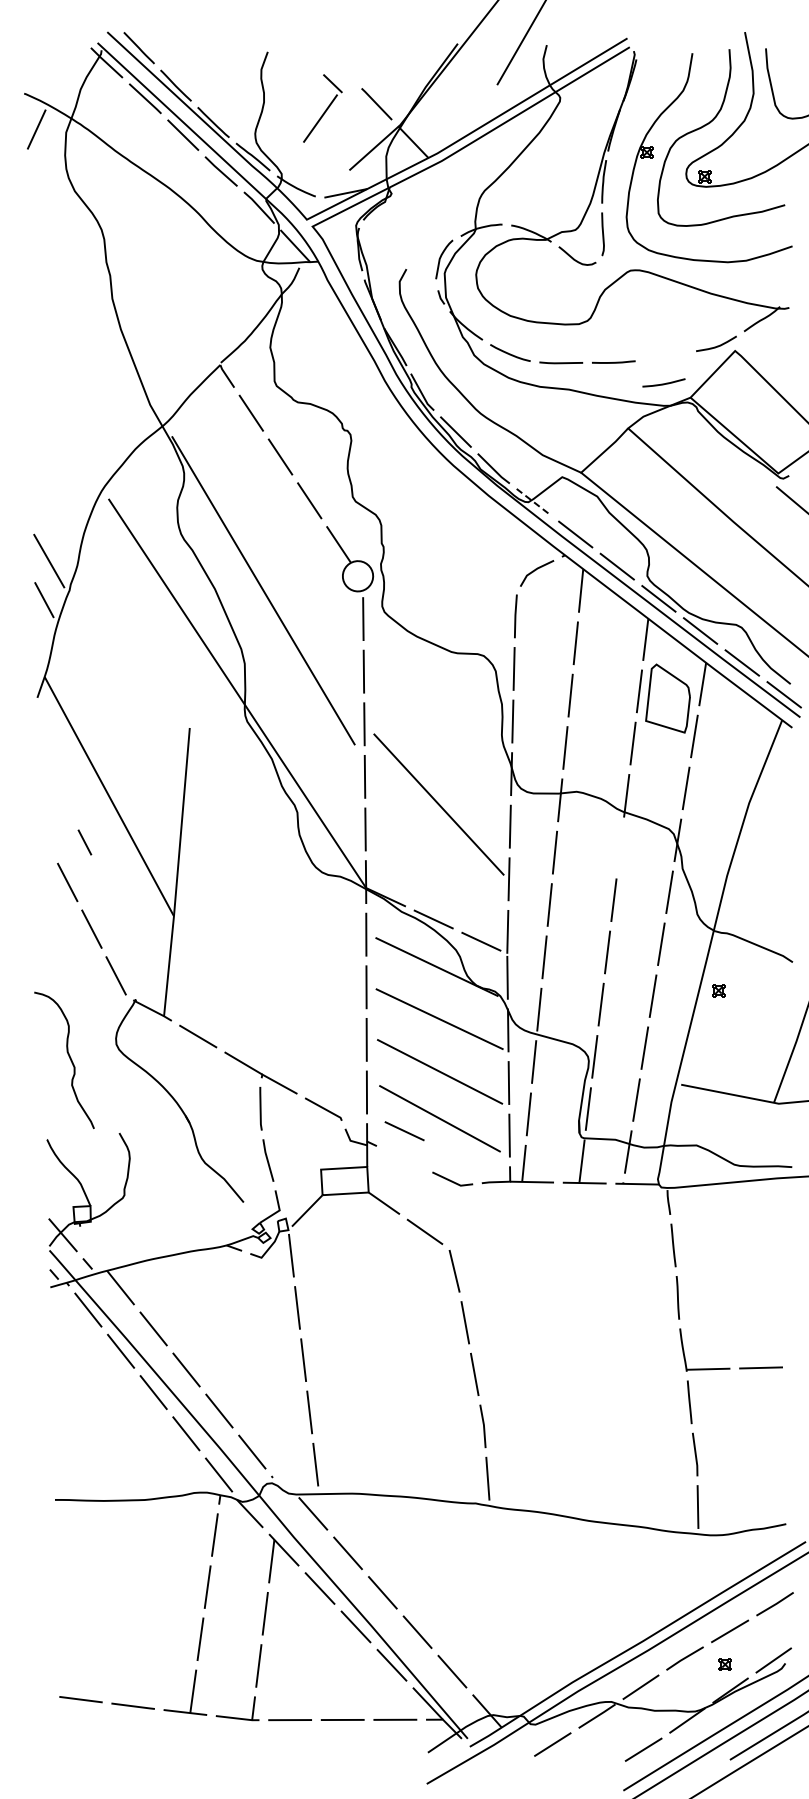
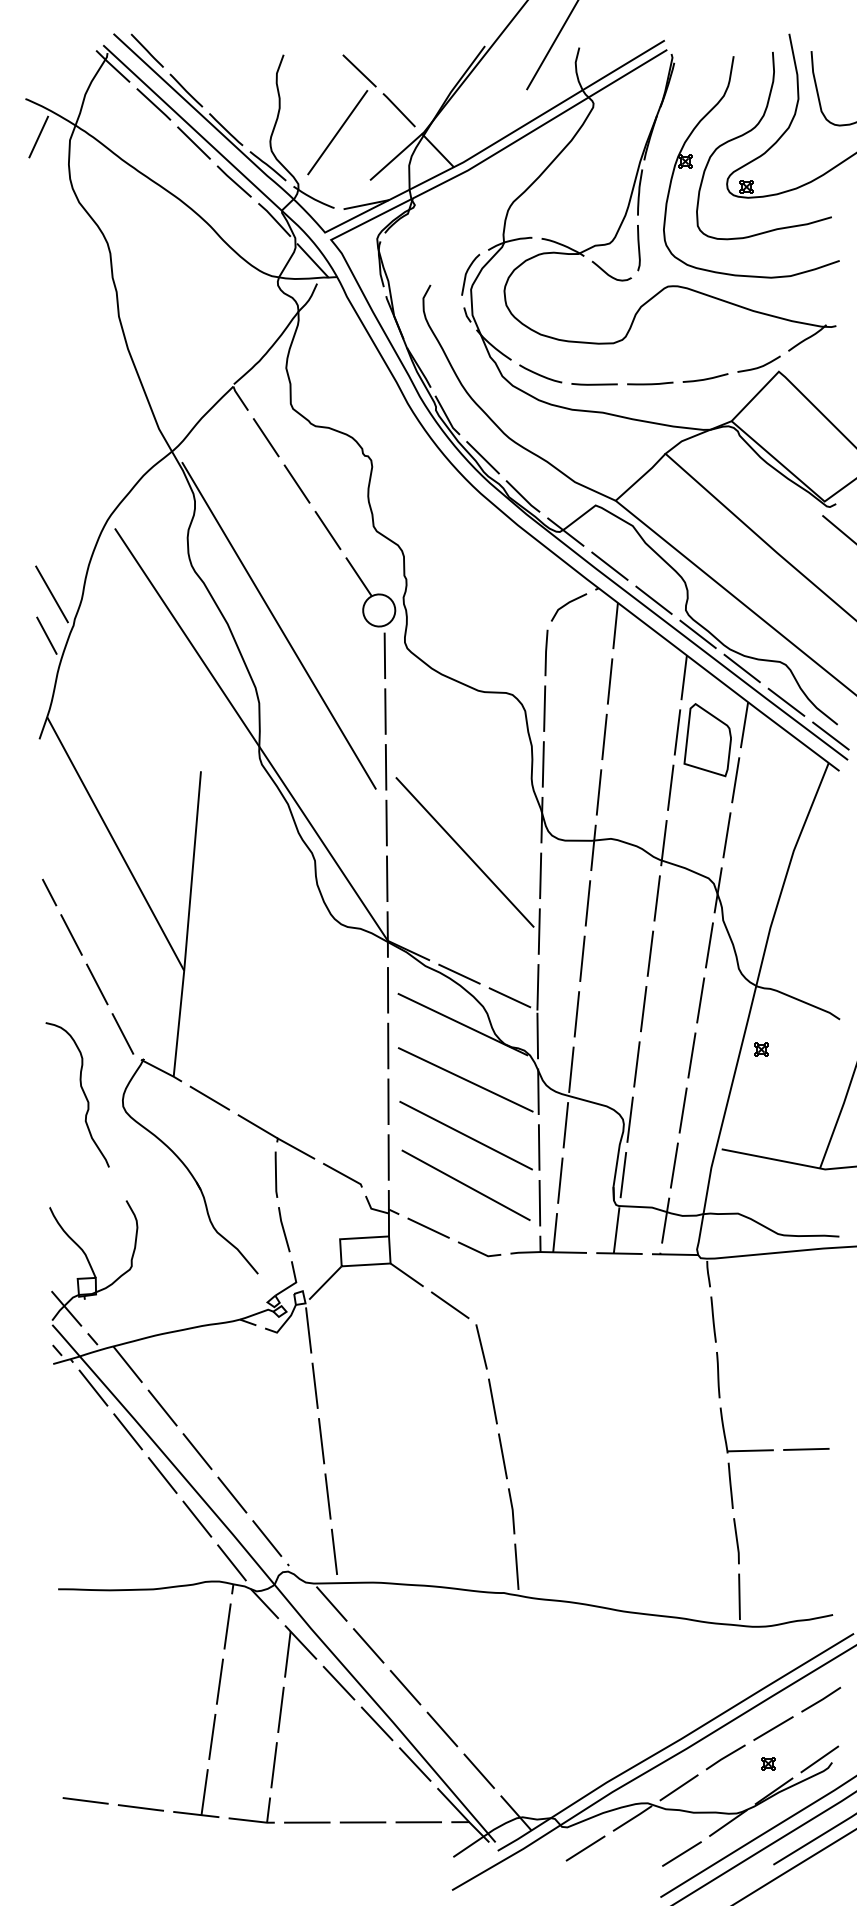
part: (322, 108) -> (341, 114), size x1.67
curve: (663, 383) -> (705, 378), moved
line: (533, 502) -> (565, 532), dashed -> solid
line: (84, 842) -> (49, 892), moved
line: (619, 847) -> (656, 897), added
curve: (68, 1056) -> (81, 1090), moved
line: (404, 1131) -> (428, 1228), moved

